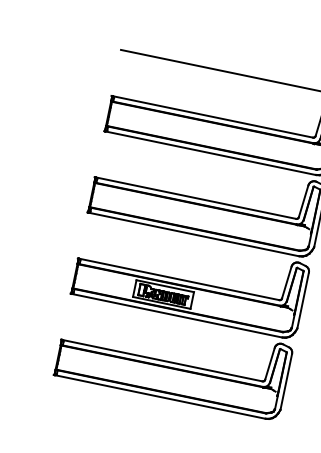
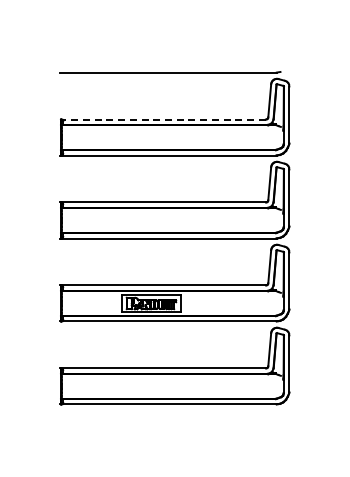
line: (212, 116) -> (163, 119), solid -> dashed

